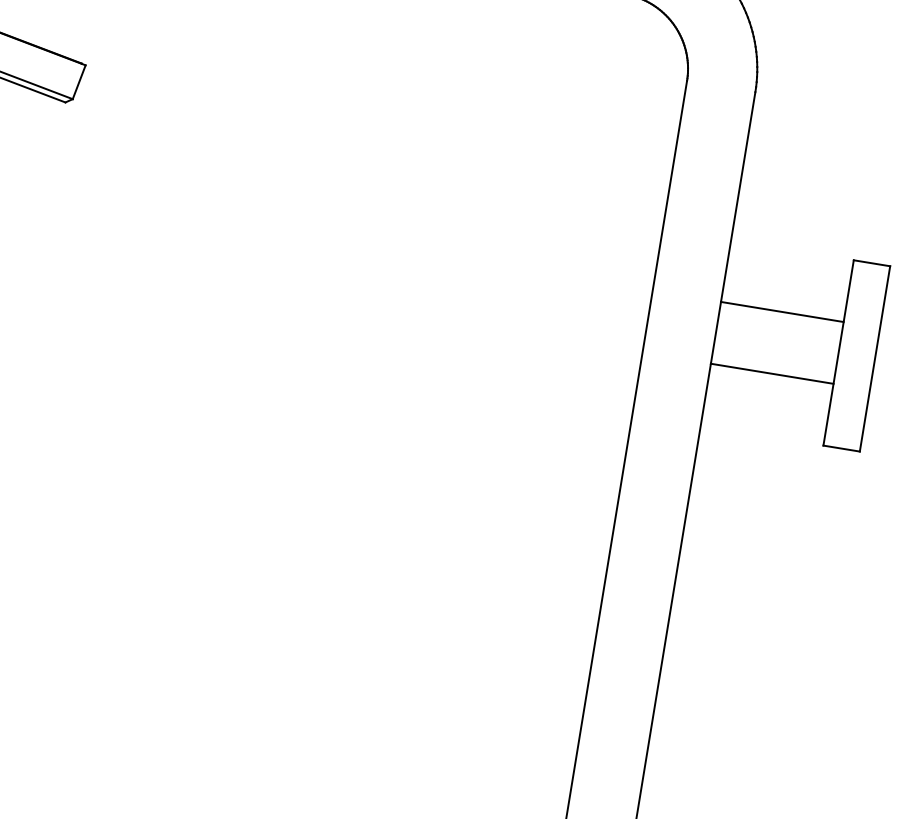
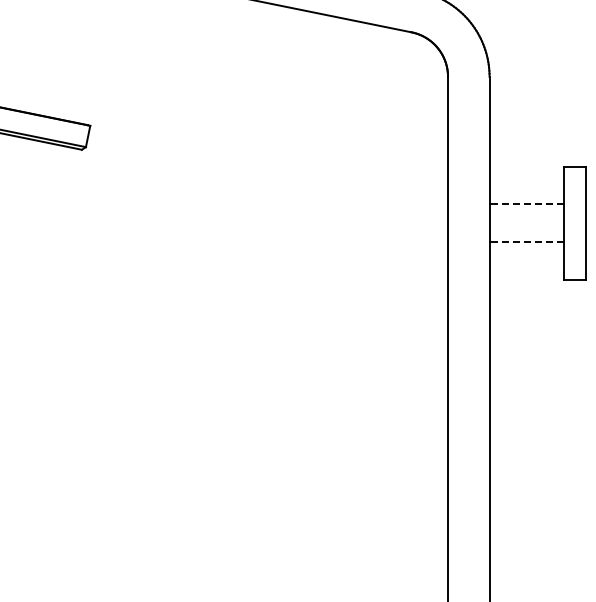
line: (781, 312) -> (526, 204), solid -> dashed
line: (771, 372) -> (526, 241), solid -> dashed

